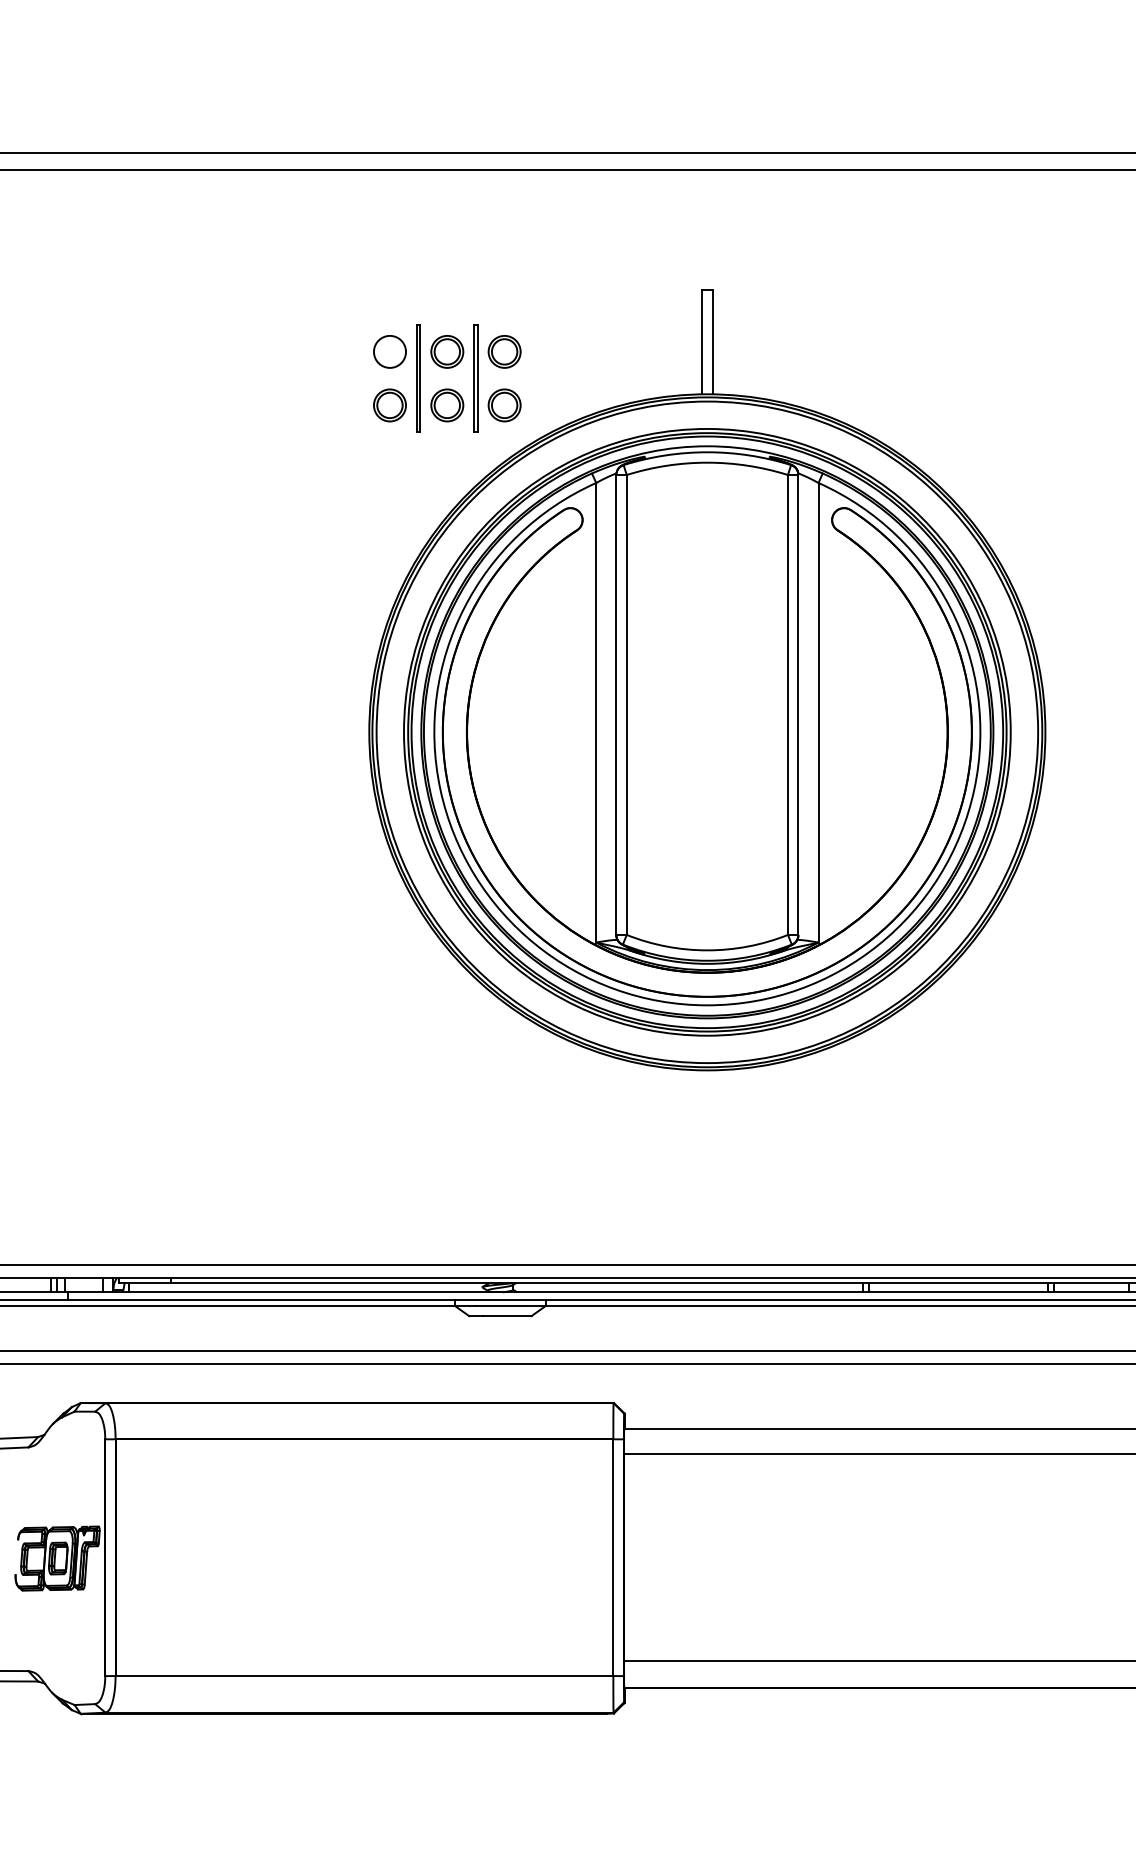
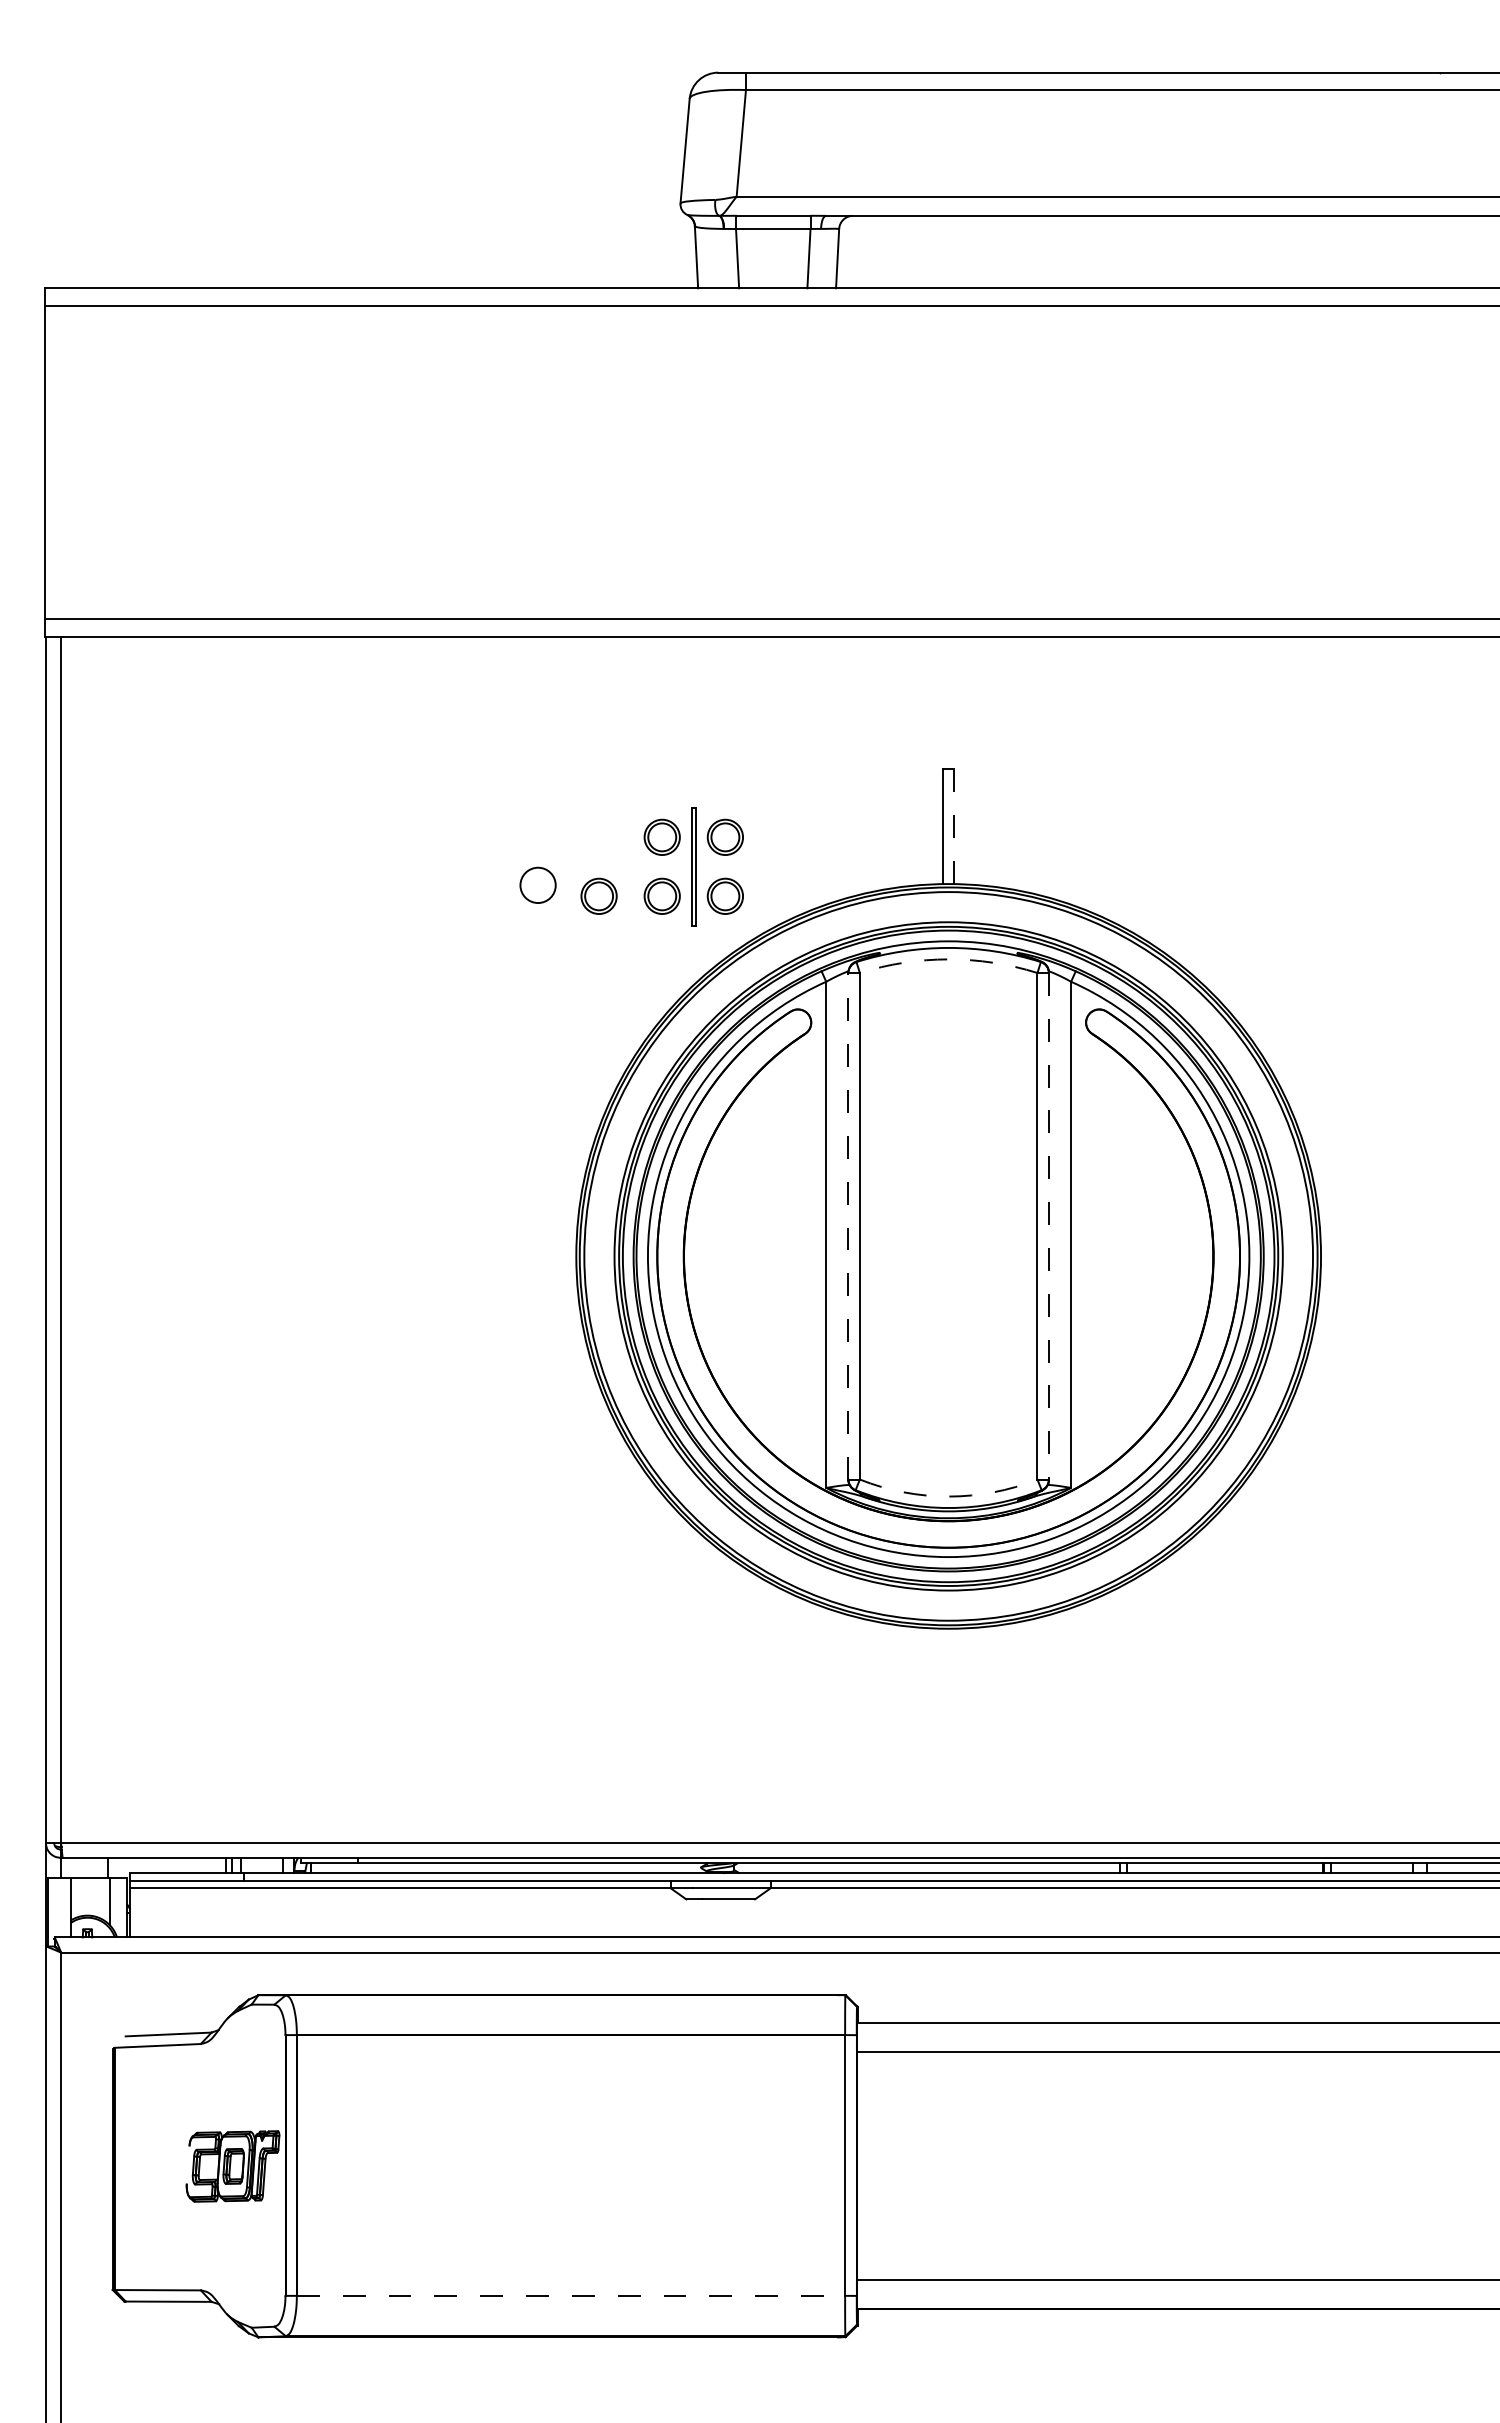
line: (712, 342) -> (954, 826), solid -> dashed
circle: (389, 351) -> (537, 884), moved
part: (418, 378) -> (630, 866), removed
arc: (707, 462) -> (948, 959), solid -> dashed
line: (616, 704) -> (848, 1225), solid -> dashed
line: (797, 705) -> (1048, 1226), solid -> dashed
arc: (707, 950) -> (948, 1496), solid -> dashed
line: (364, 1675) -> (571, 2295), solid -> dashed

